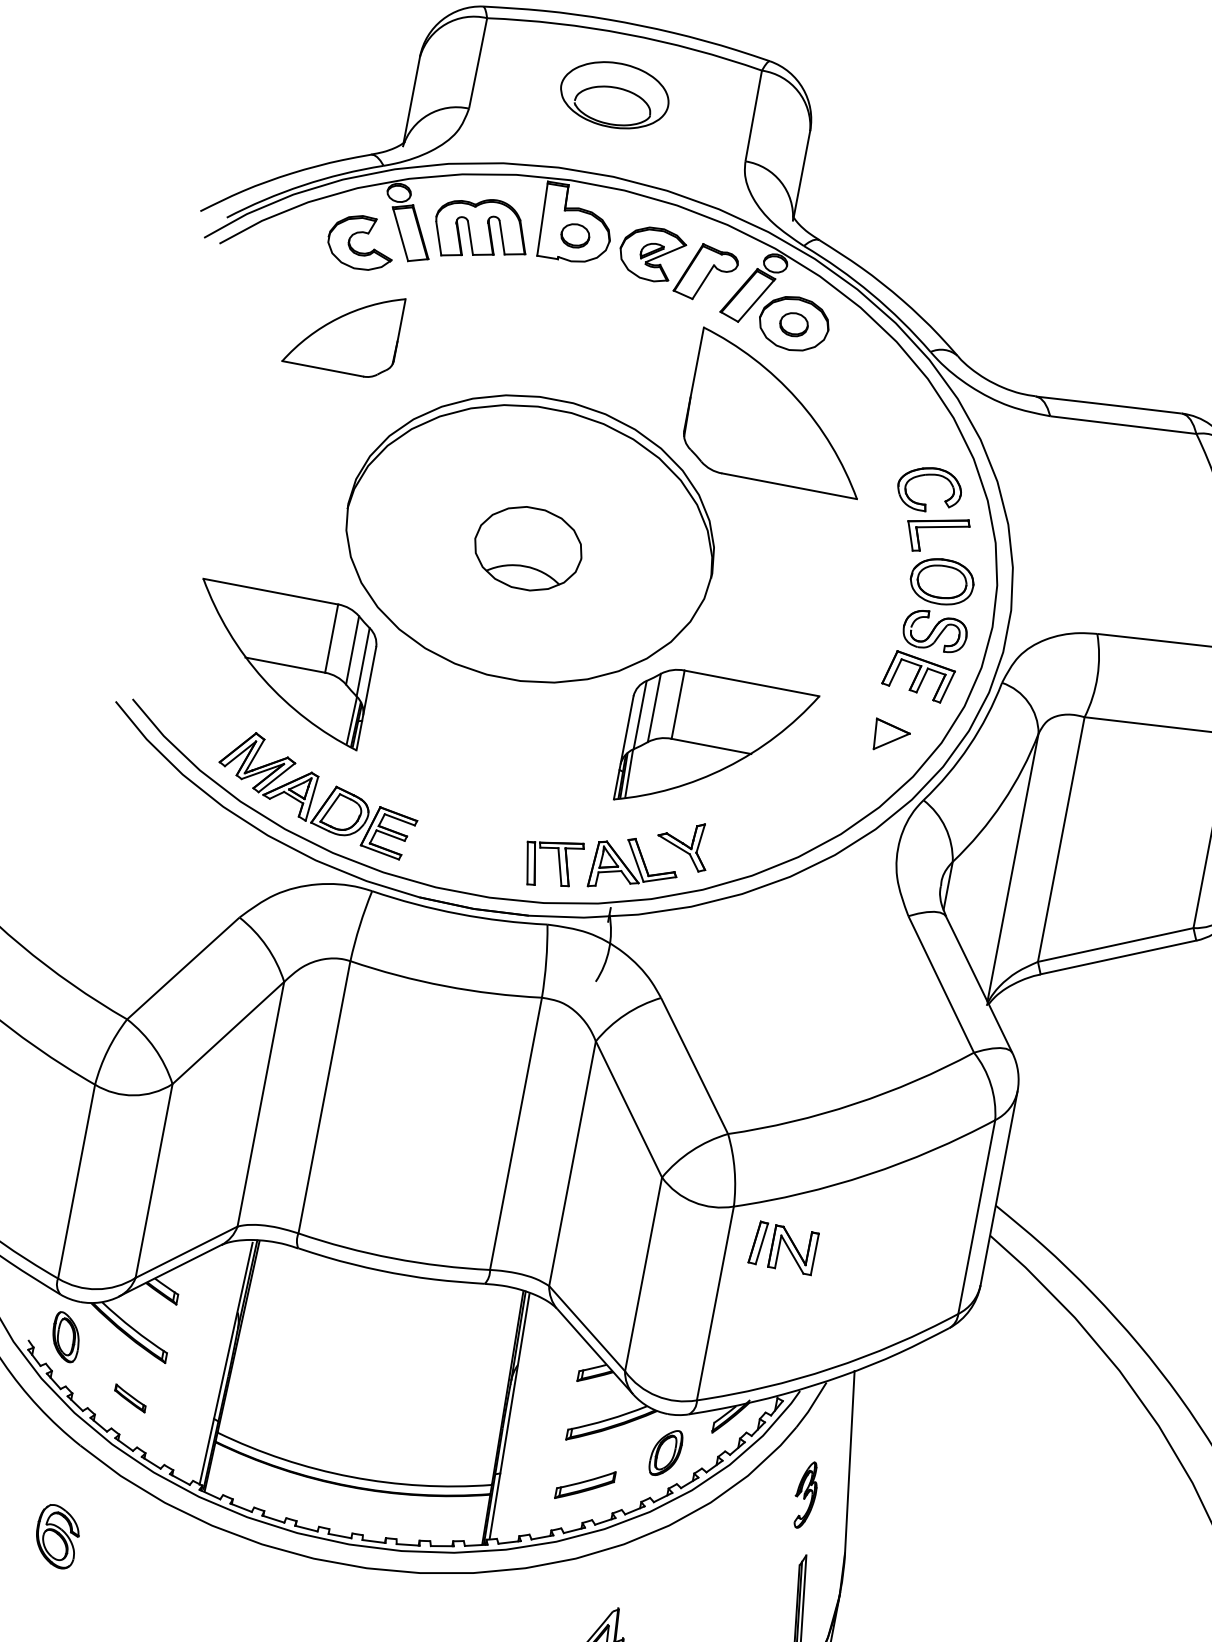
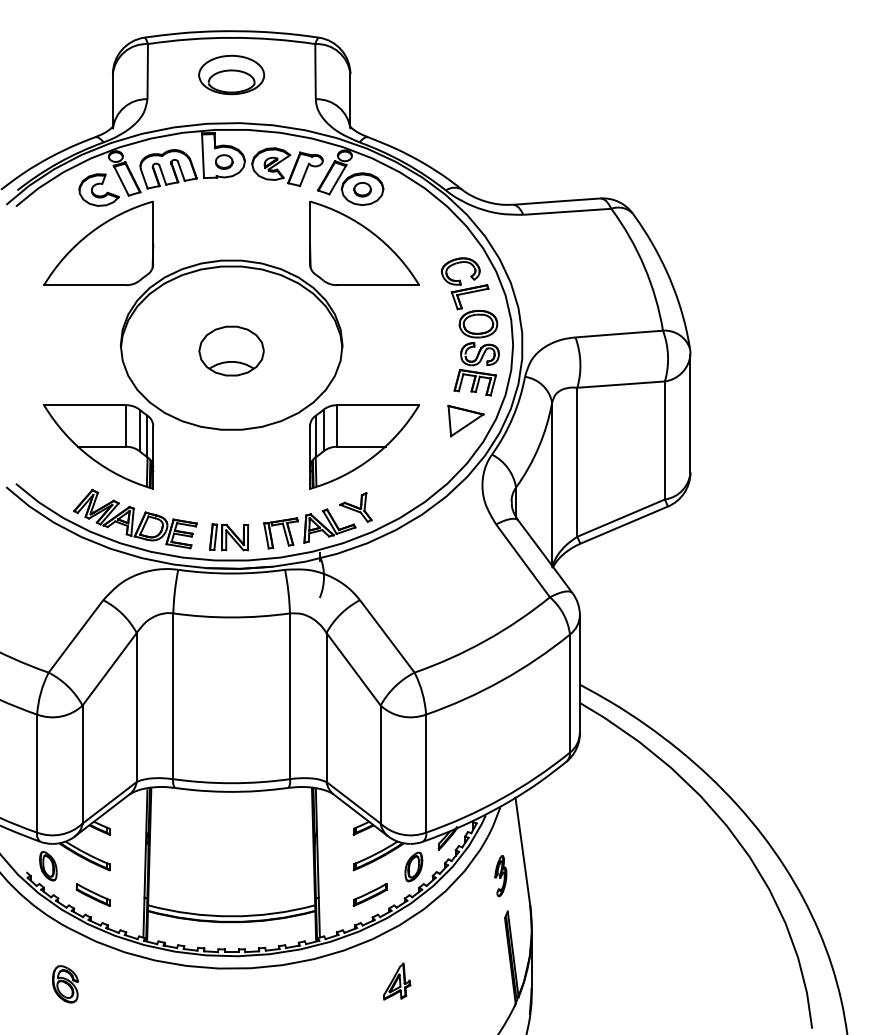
part: (343, 330) -> (98, 243), size x1.67
part: (890, 735) -> (465, 420), size x1.67
part: (784, 1248) -> (229, 537), moved
part: (129, 1397) -> (92, 894), size x1.67

